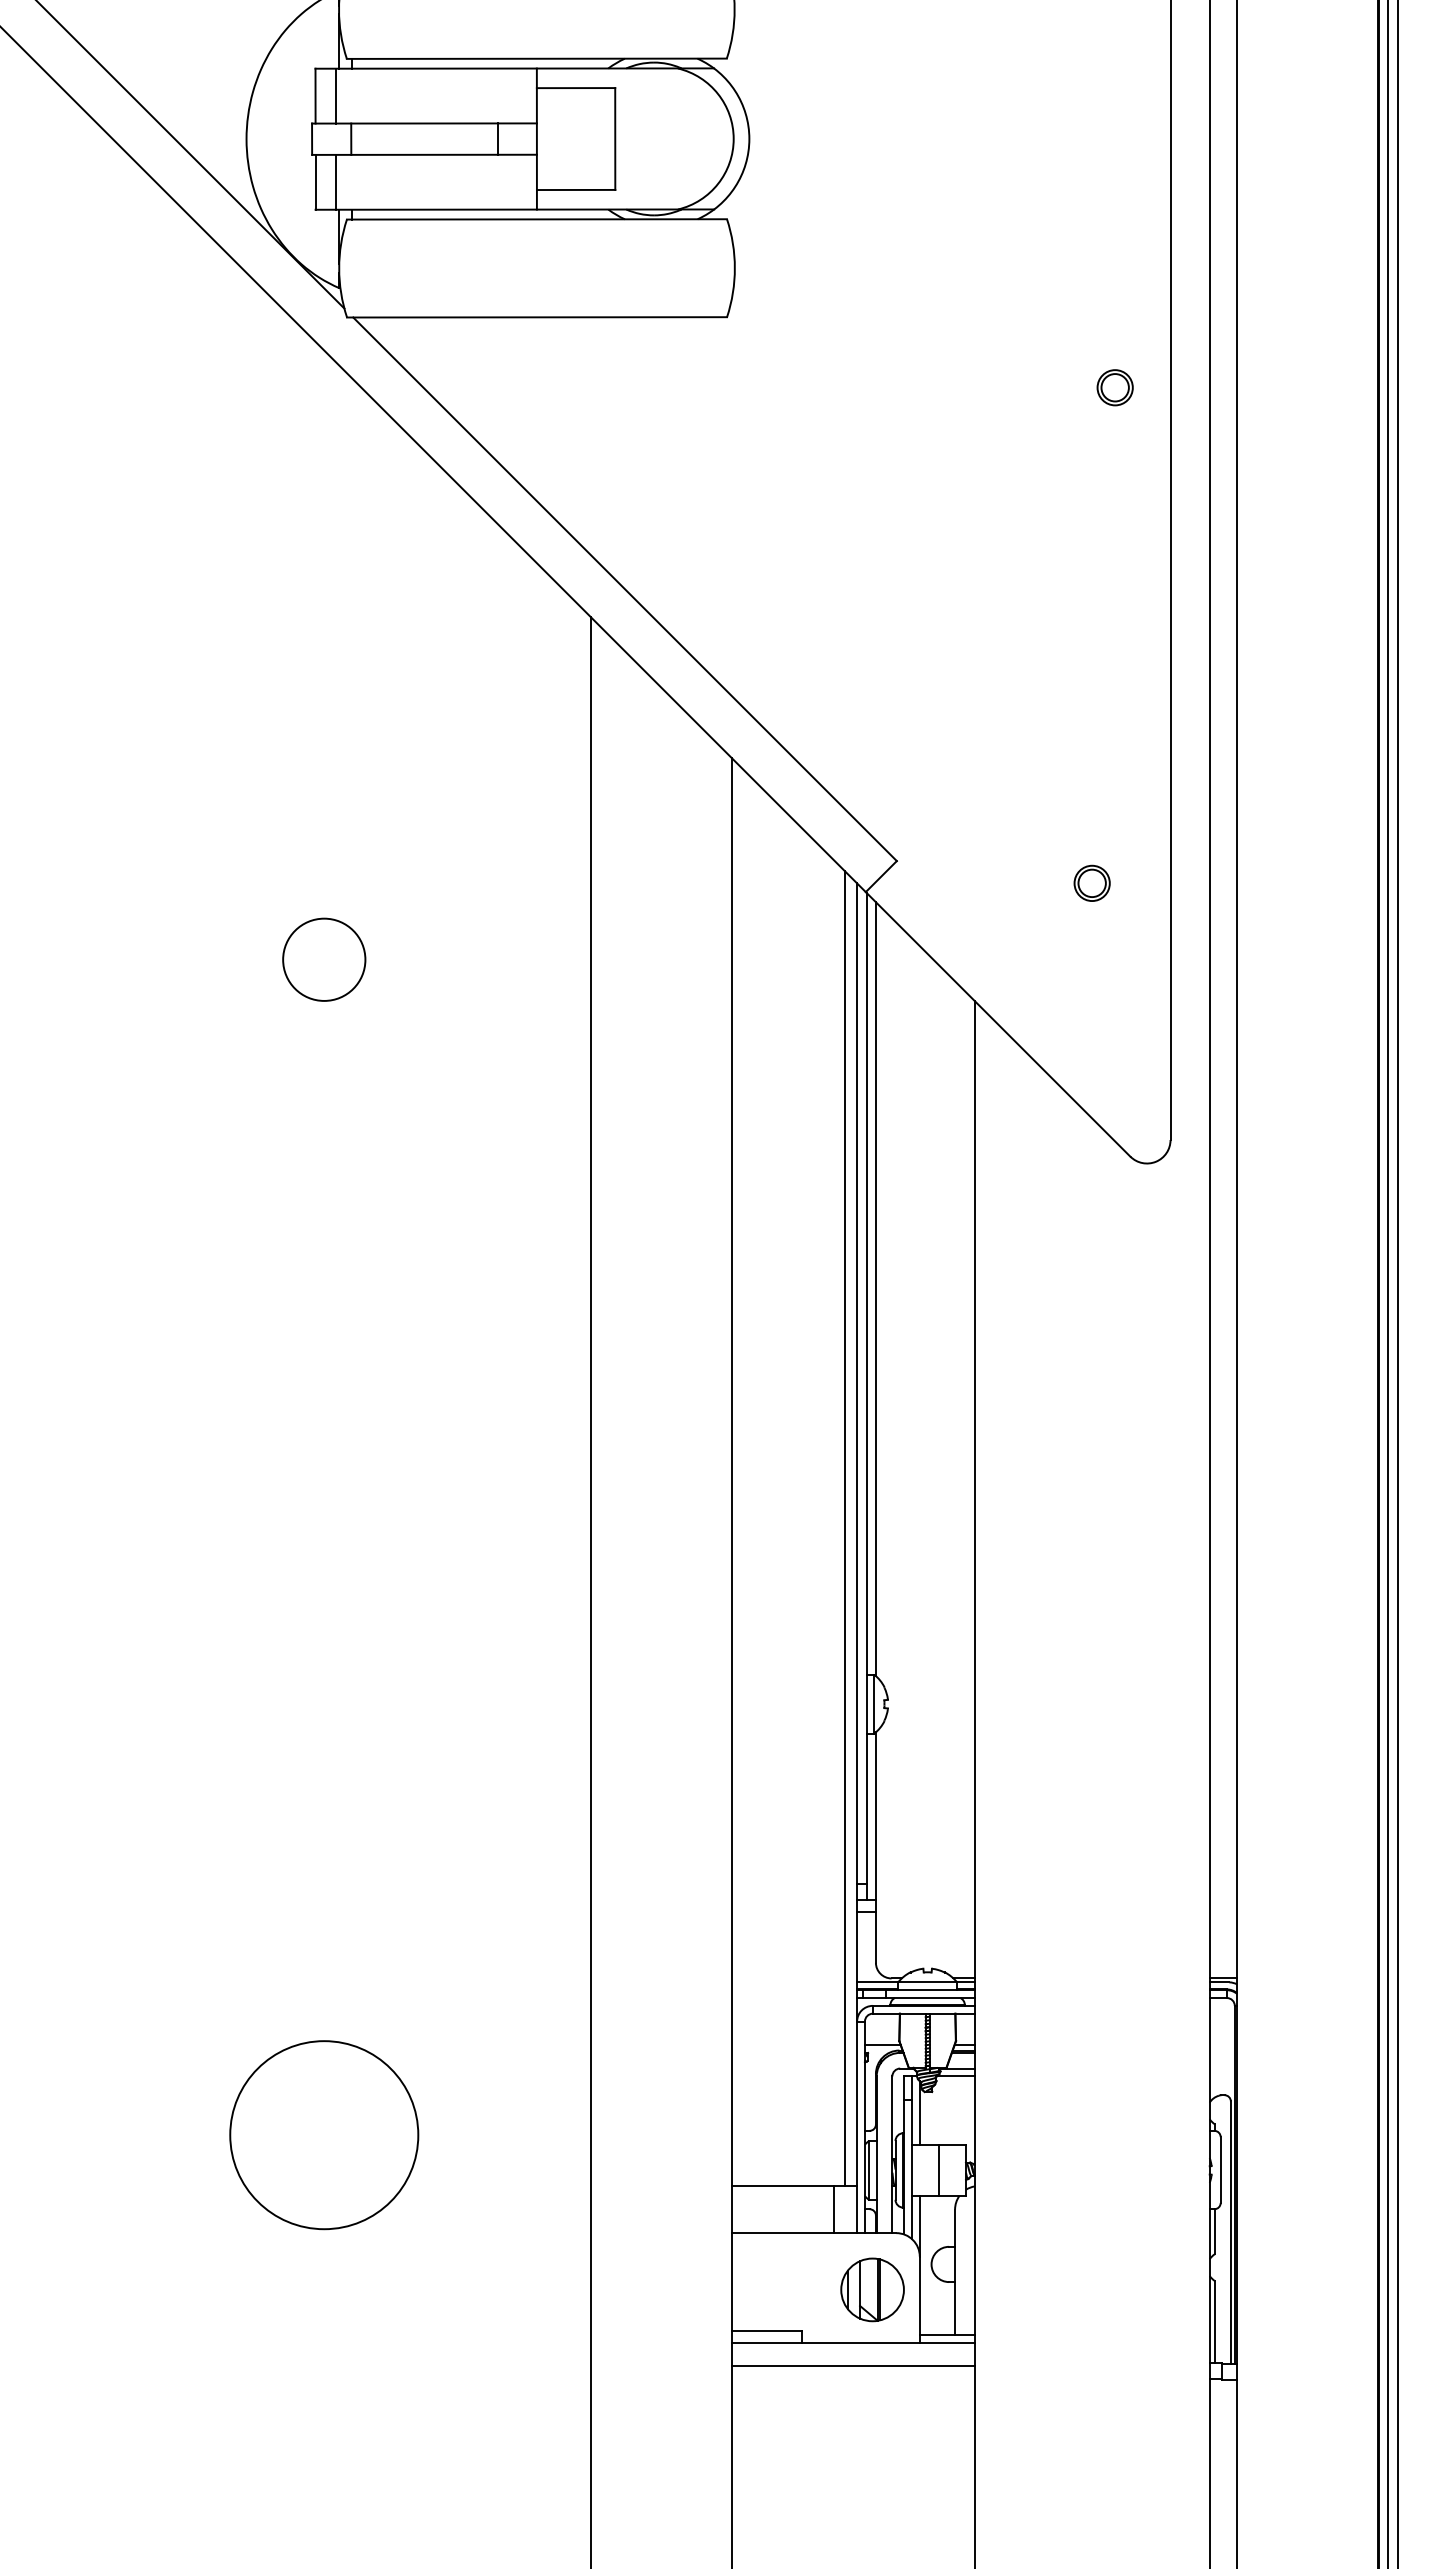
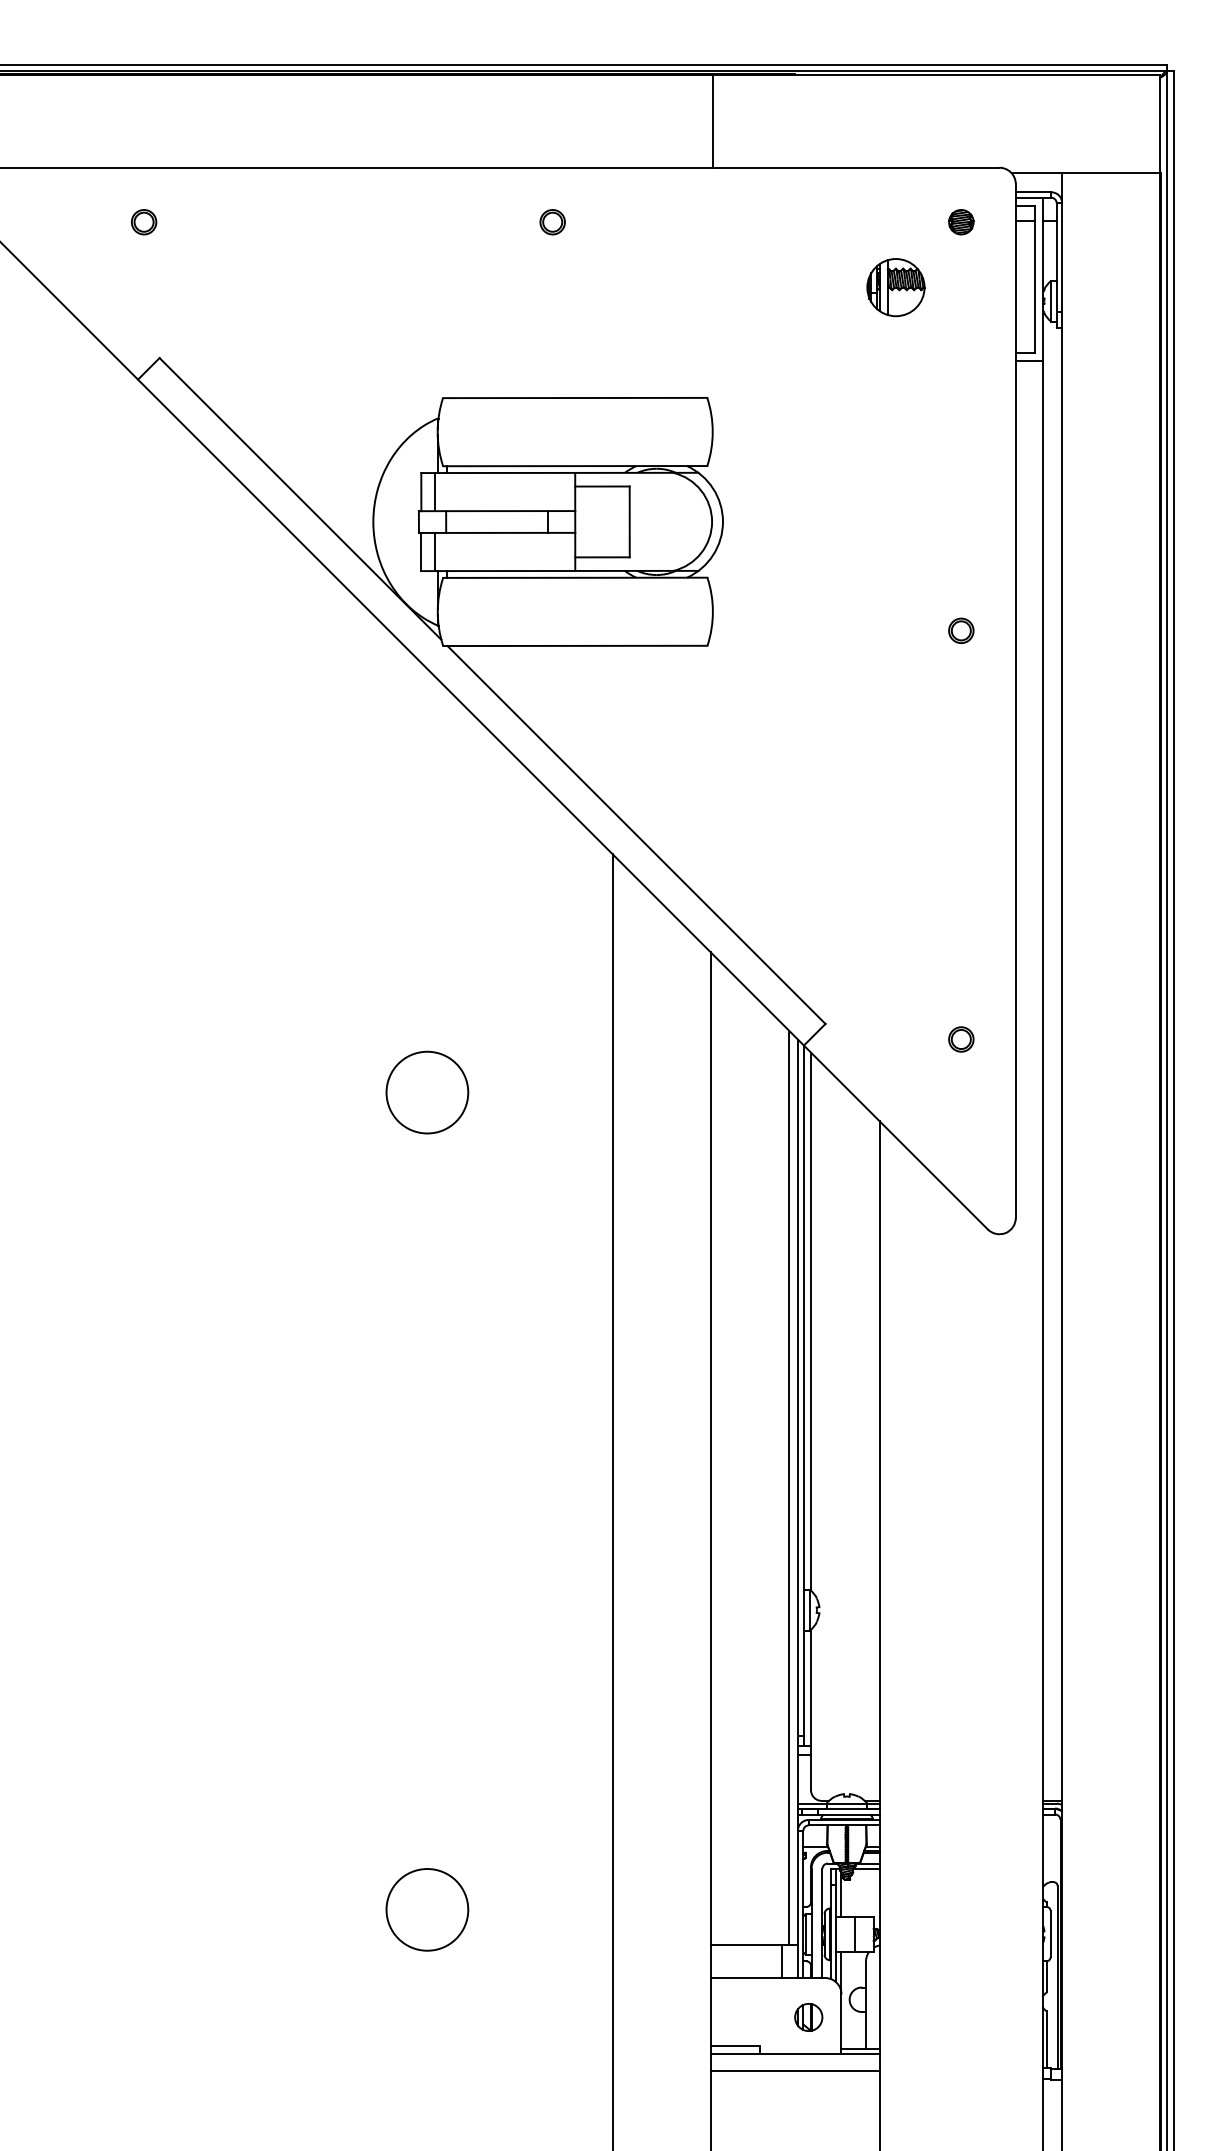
part: (1115, 387) -> (961, 630), moved
circle: (324, 959) -> (427, 1092), size x1.43
circle: (324, 2134) -> (427, 1909), size x0.62
part: (872, 2289) -> (808, 2017), size x0.62

